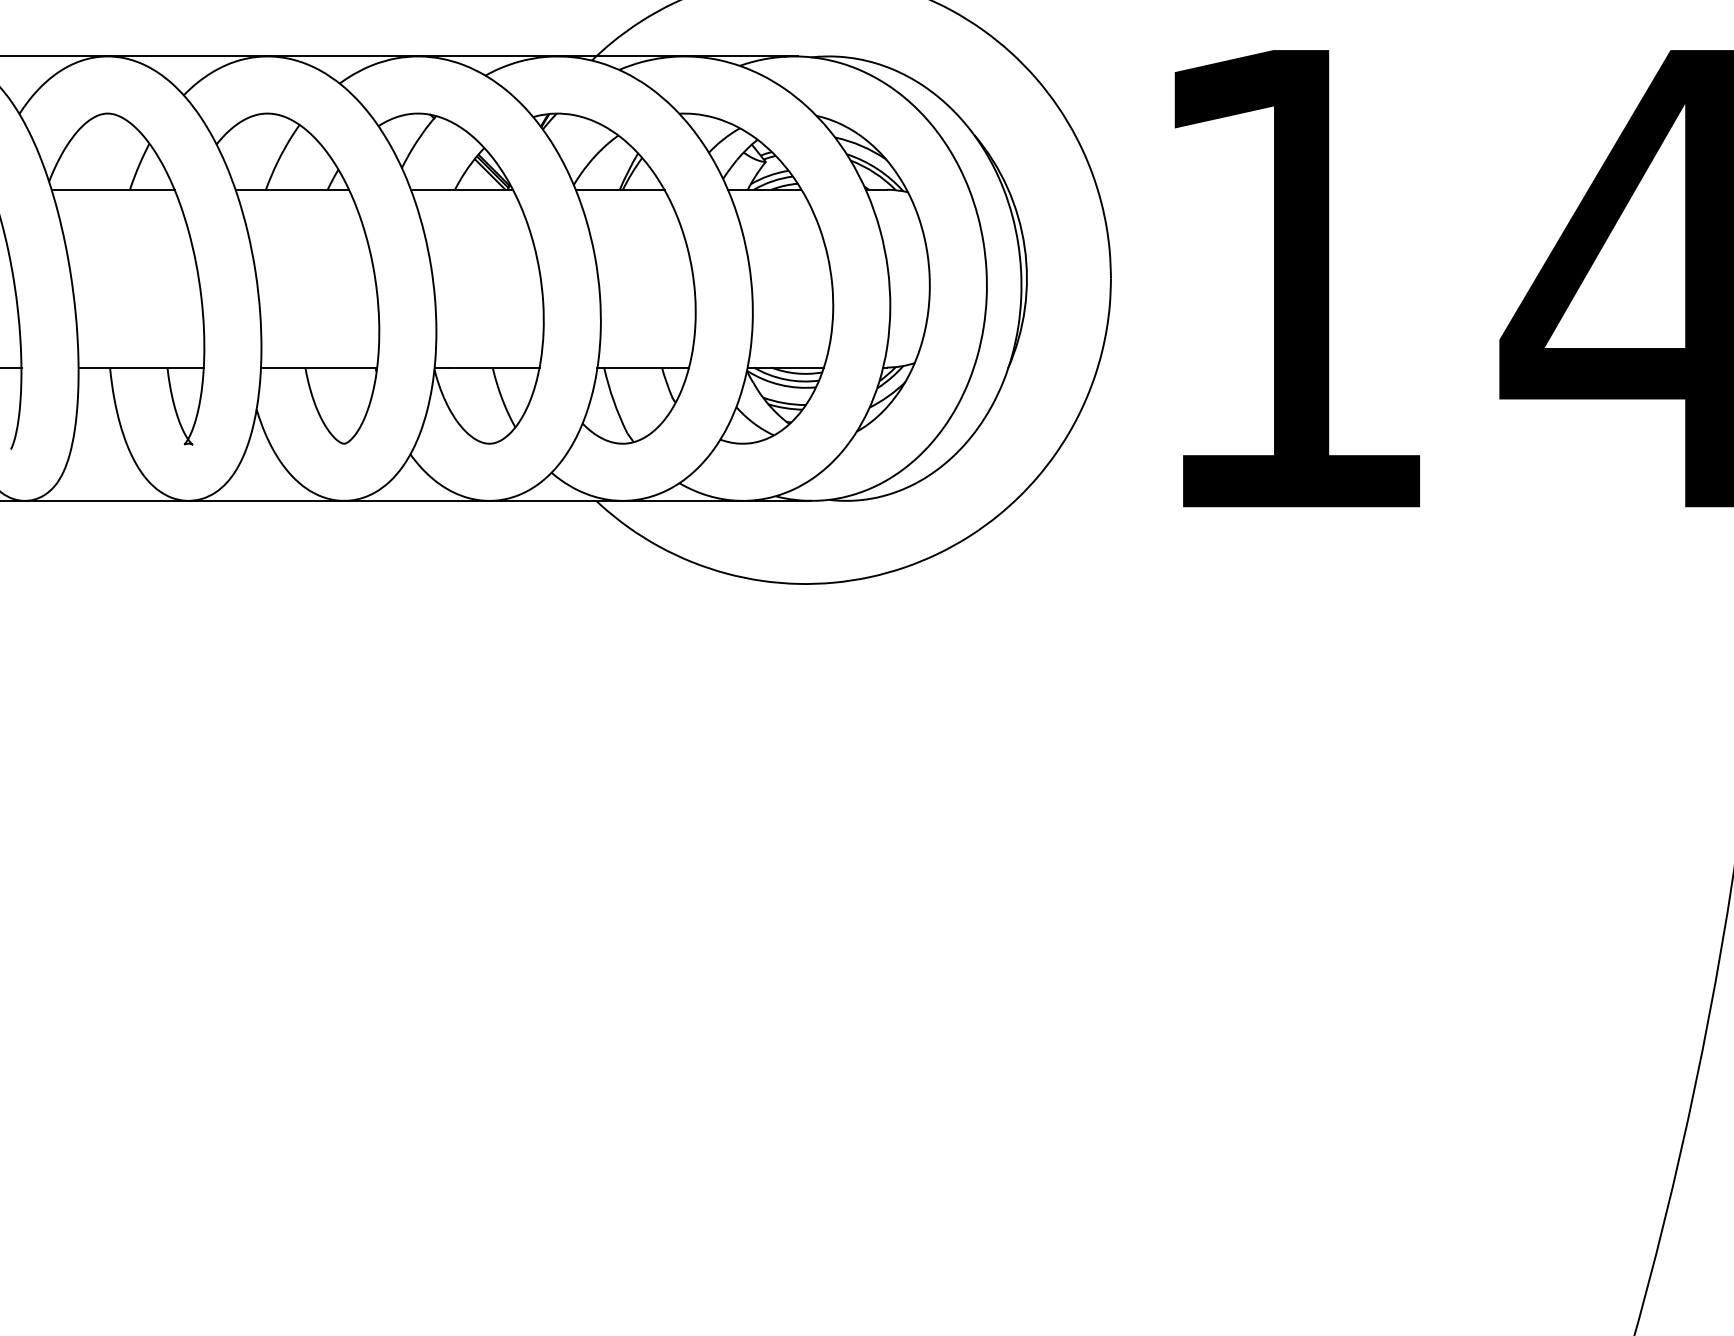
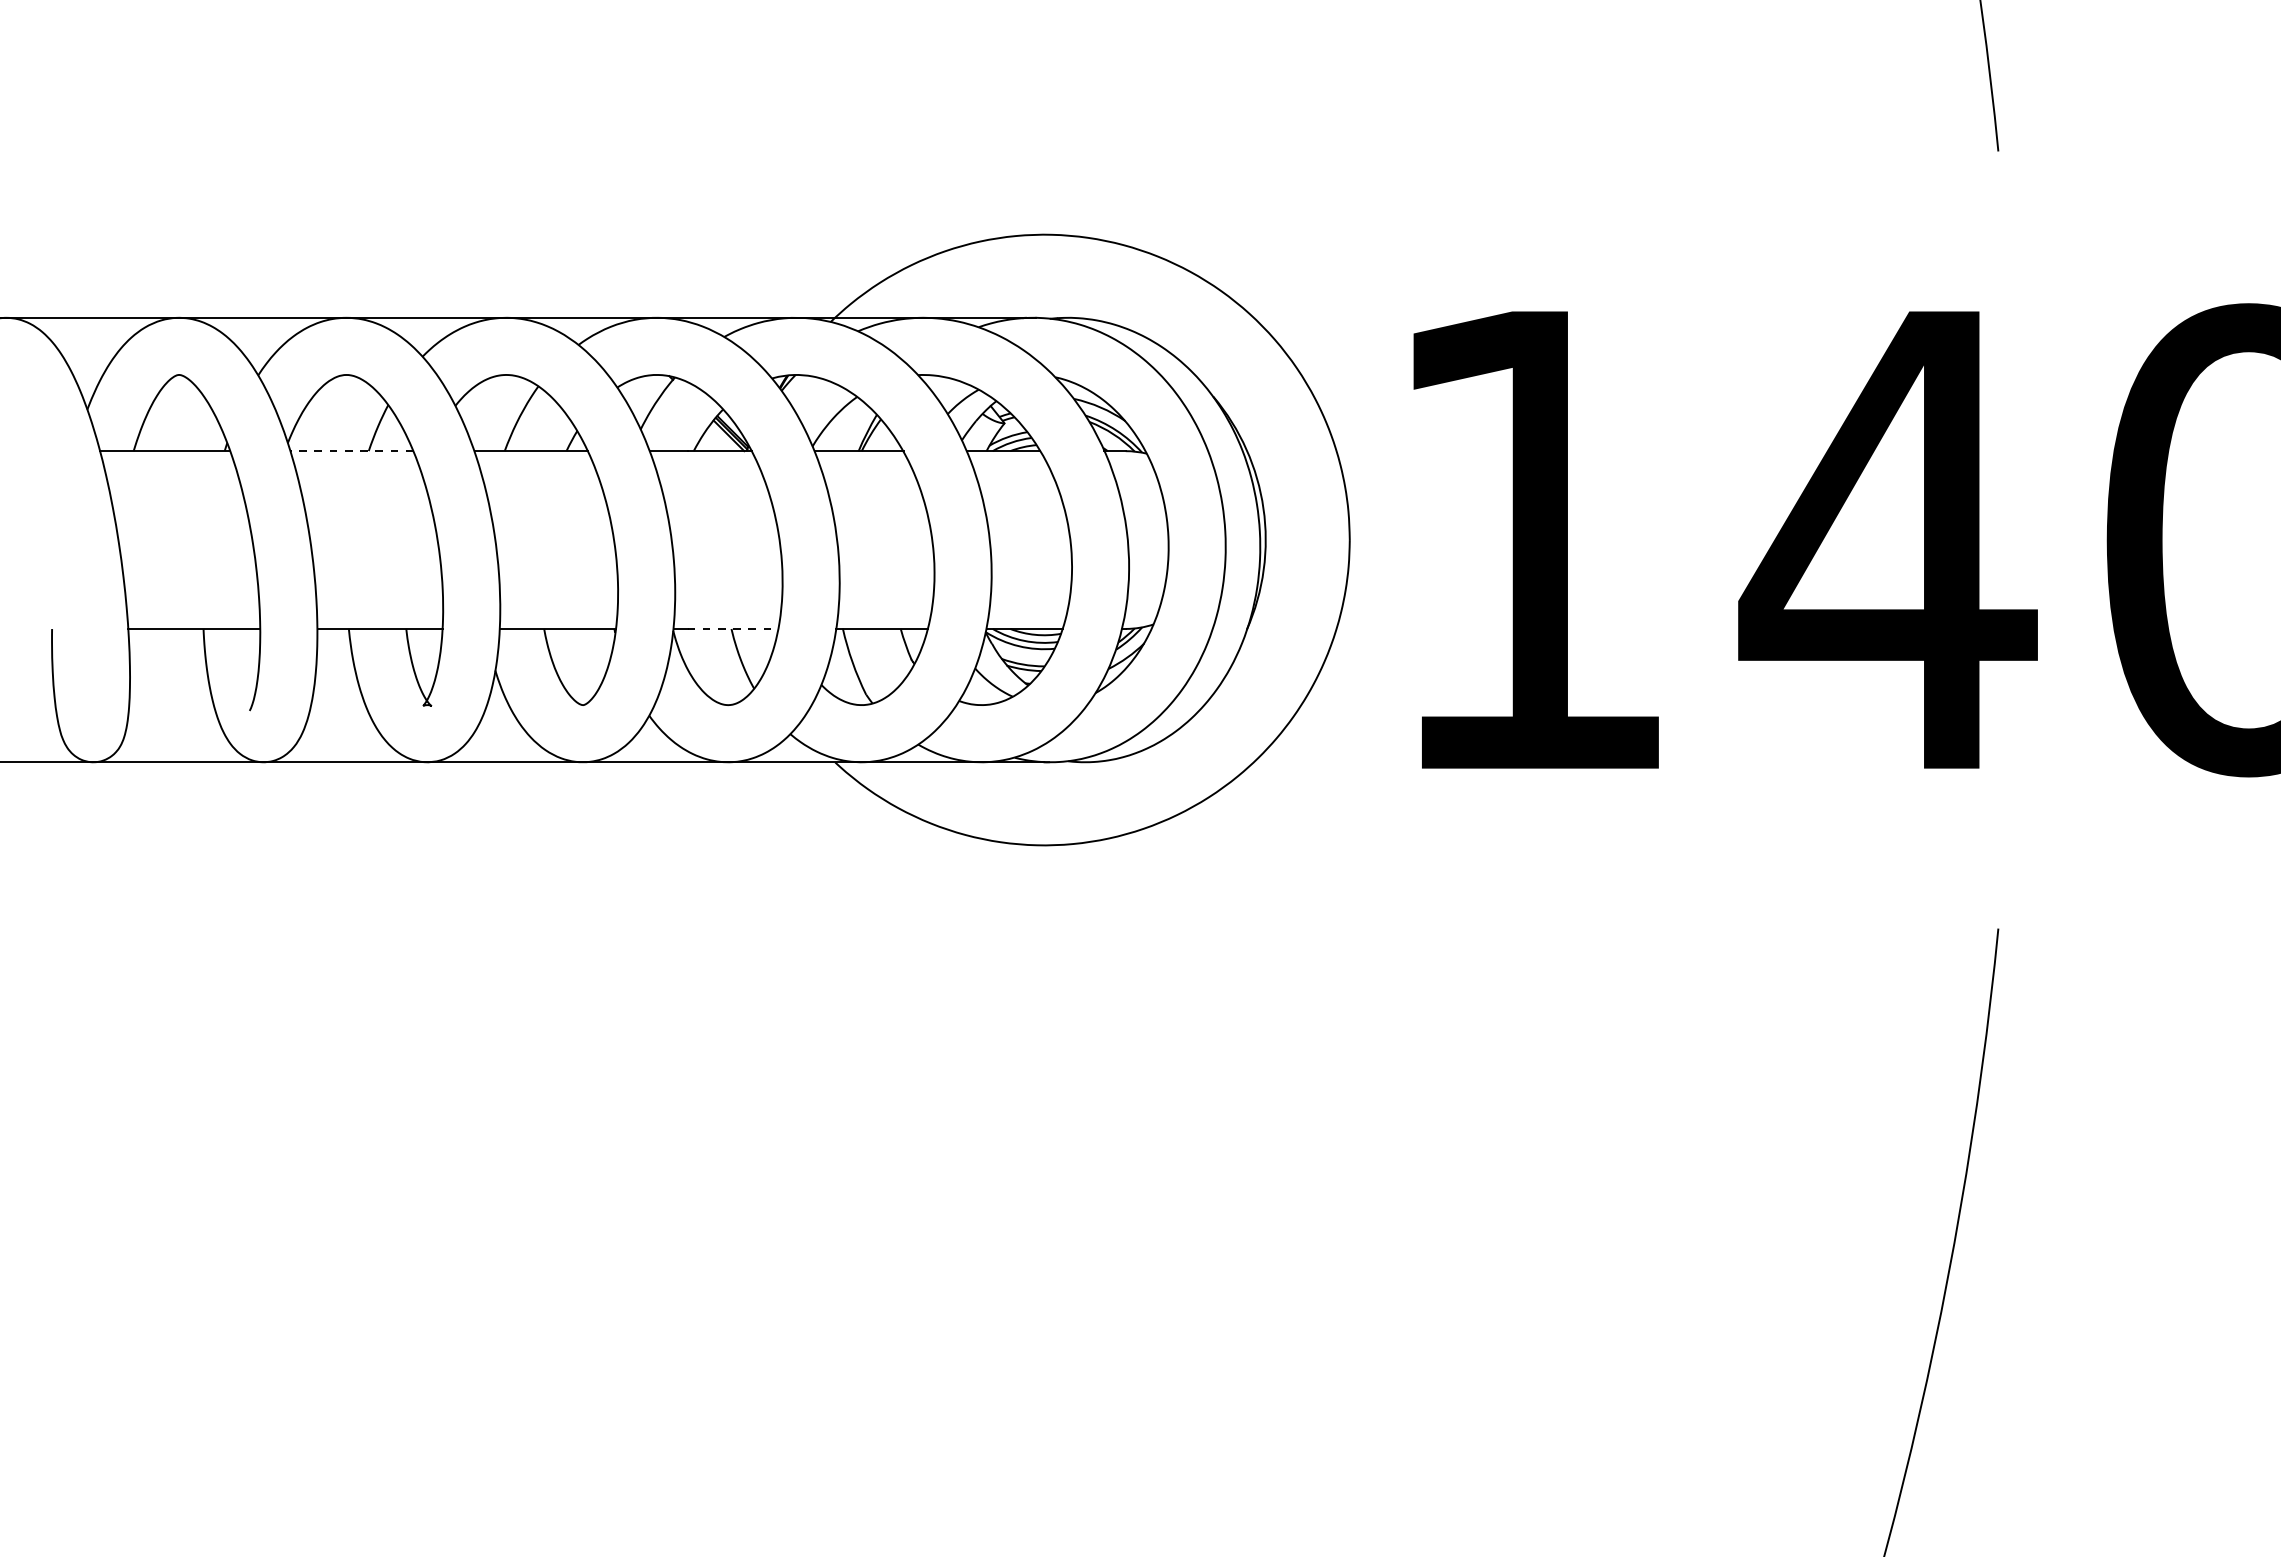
line: (112, 190) -> (351, 451), solid -> dashed
line: (494, 367) -> (733, 628), solid -> dashed

